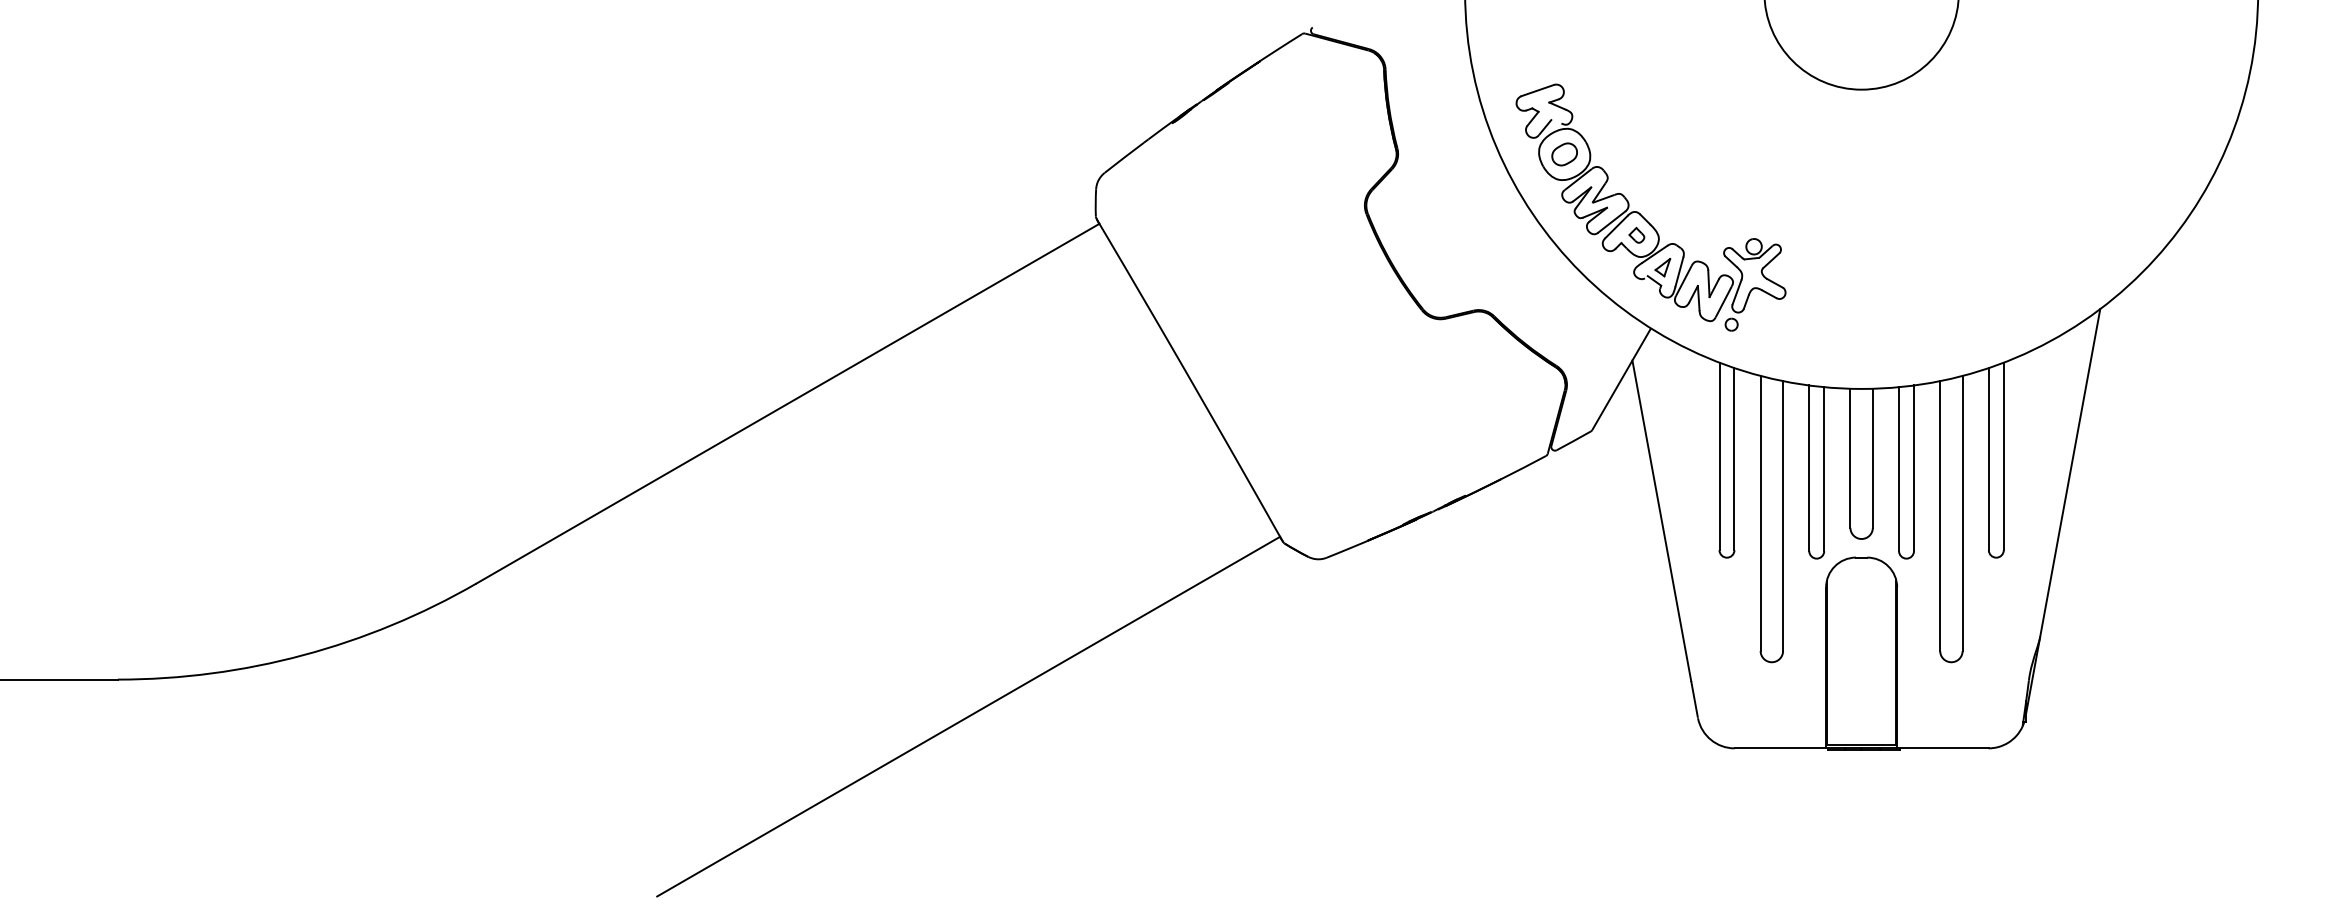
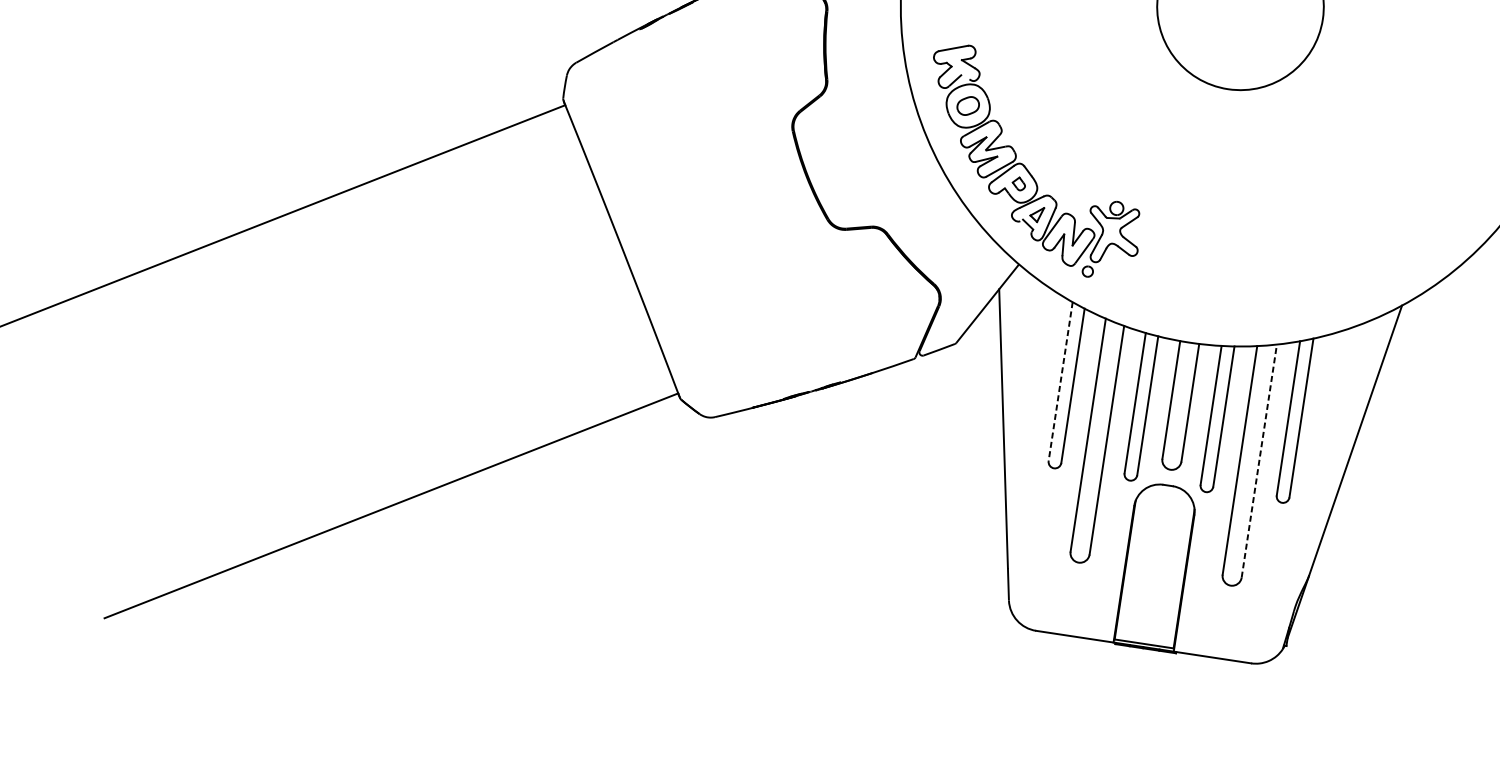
line: (1719, 456) -> (1060, 381), solid -> dashed
line: (1962, 513) -> (1259, 461), solid -> dashed

